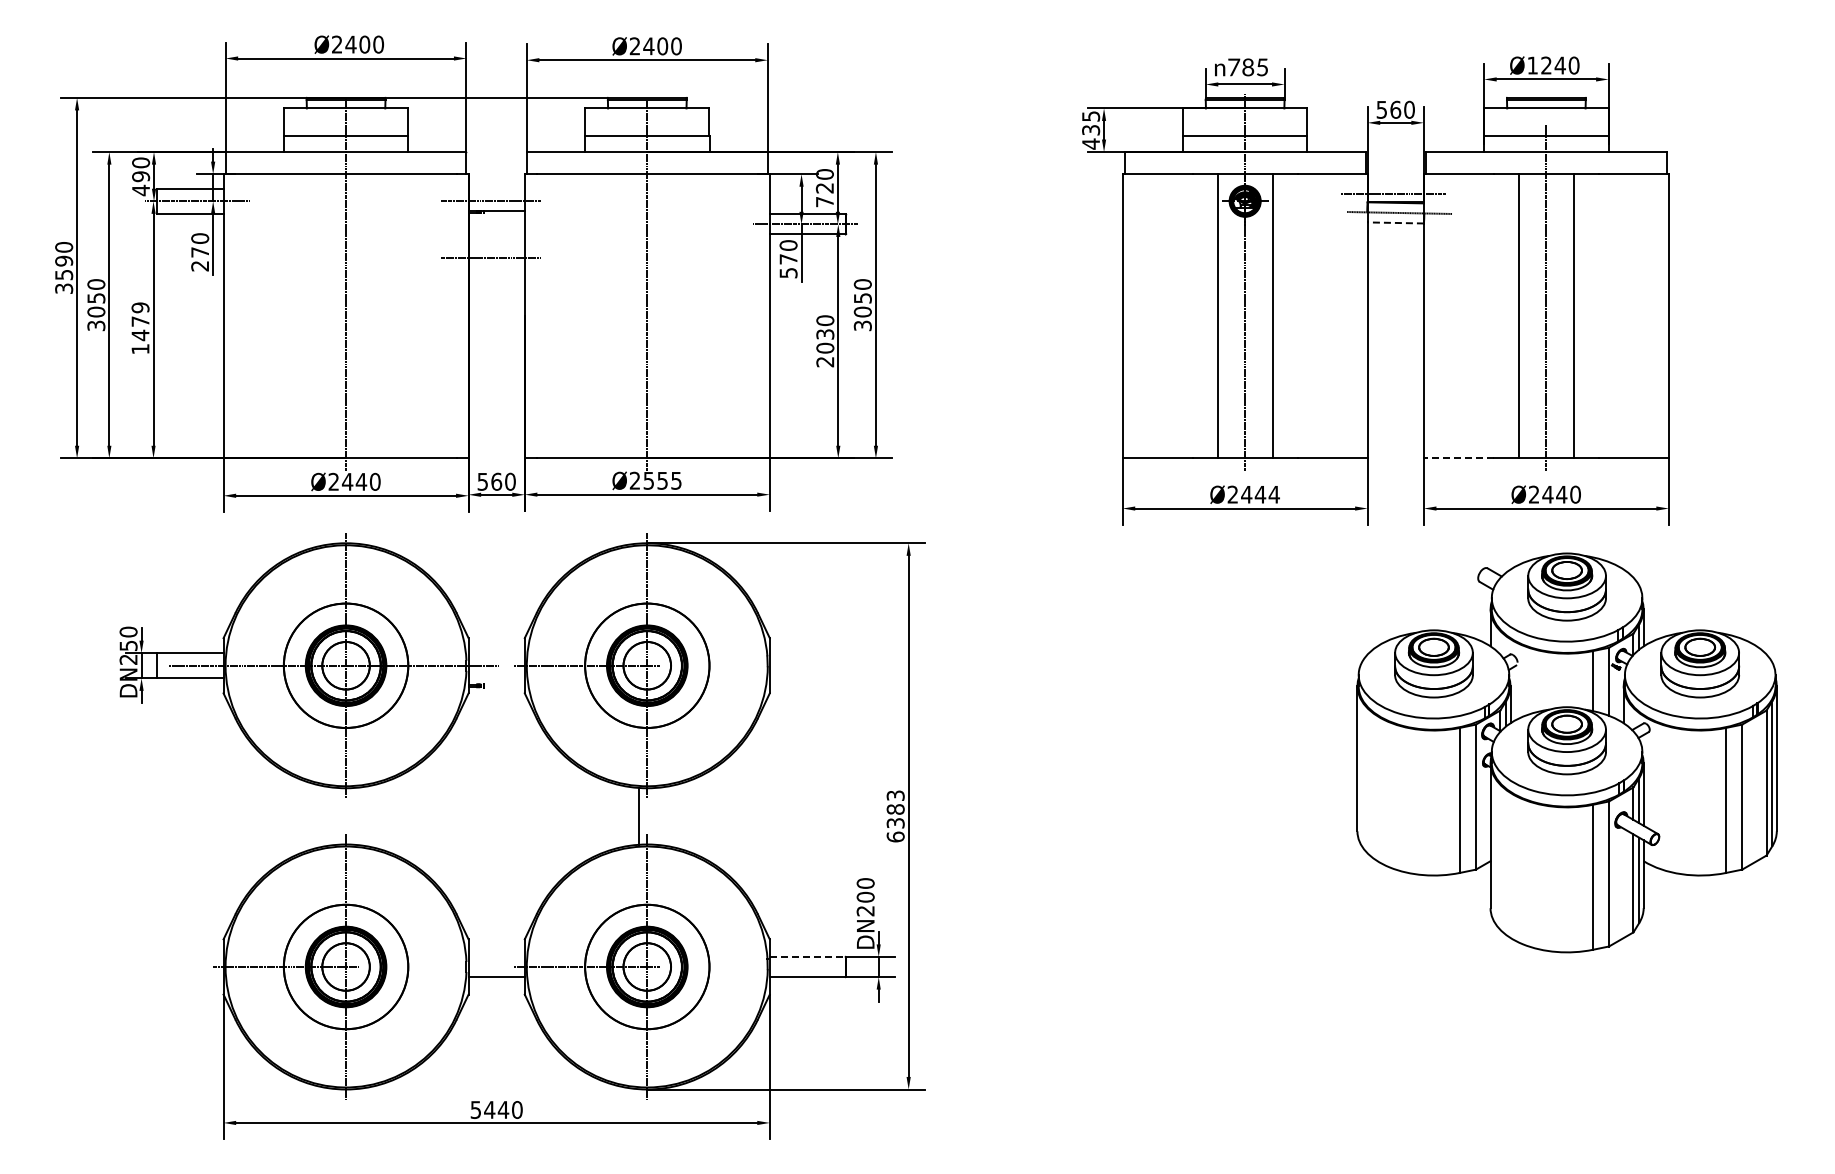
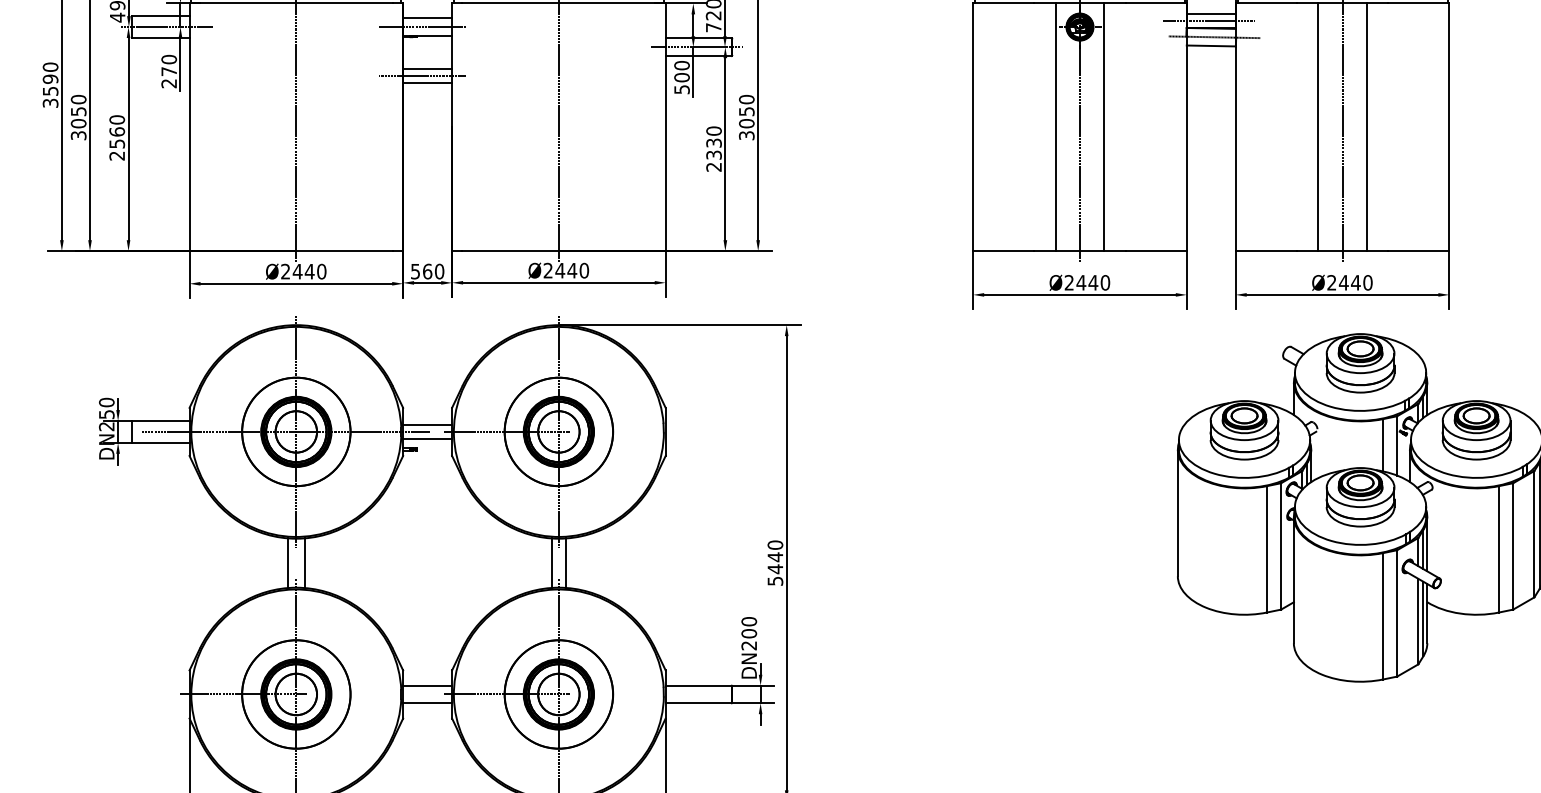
line: (1395, 186) -> (1211, 14), added
line: (496, 191) -> (427, 18), added
line: (1395, 222) -> (1211, 45), dashed -> solid
line: (496, 249) -> (427, 69), added
text: (788, 258) -> (681, 76), 570 -> 500
line: (496, 265) -> (427, 83), added
text: (140, 328) -> (117, 137), 1479 -> 2560
text: (825, 347) -> (714, 154), 2030 -> 2330
line: (1458, 458) -> (1265, 251), dashed -> solid
text: (662, 480) -> (572, 270), Ø2555 -> Ø2440
text: (1273, 494) -> (1104, 282), Ø2444 -> Ø2440
line: (496, 657) -> (427, 424), added
line: (496, 673) -> (427, 438), added
line: (336, 815) -> (287, 562), added
line: (356, 815) -> (305, 562), added
line: (655, 816) -> (566, 563), added
text: (895, 816) -> (775, 563), 6383 -> 5440
line: (496, 956) -> (427, 685), added
line: (807, 956) -> (698, 685), dashed -> solid

